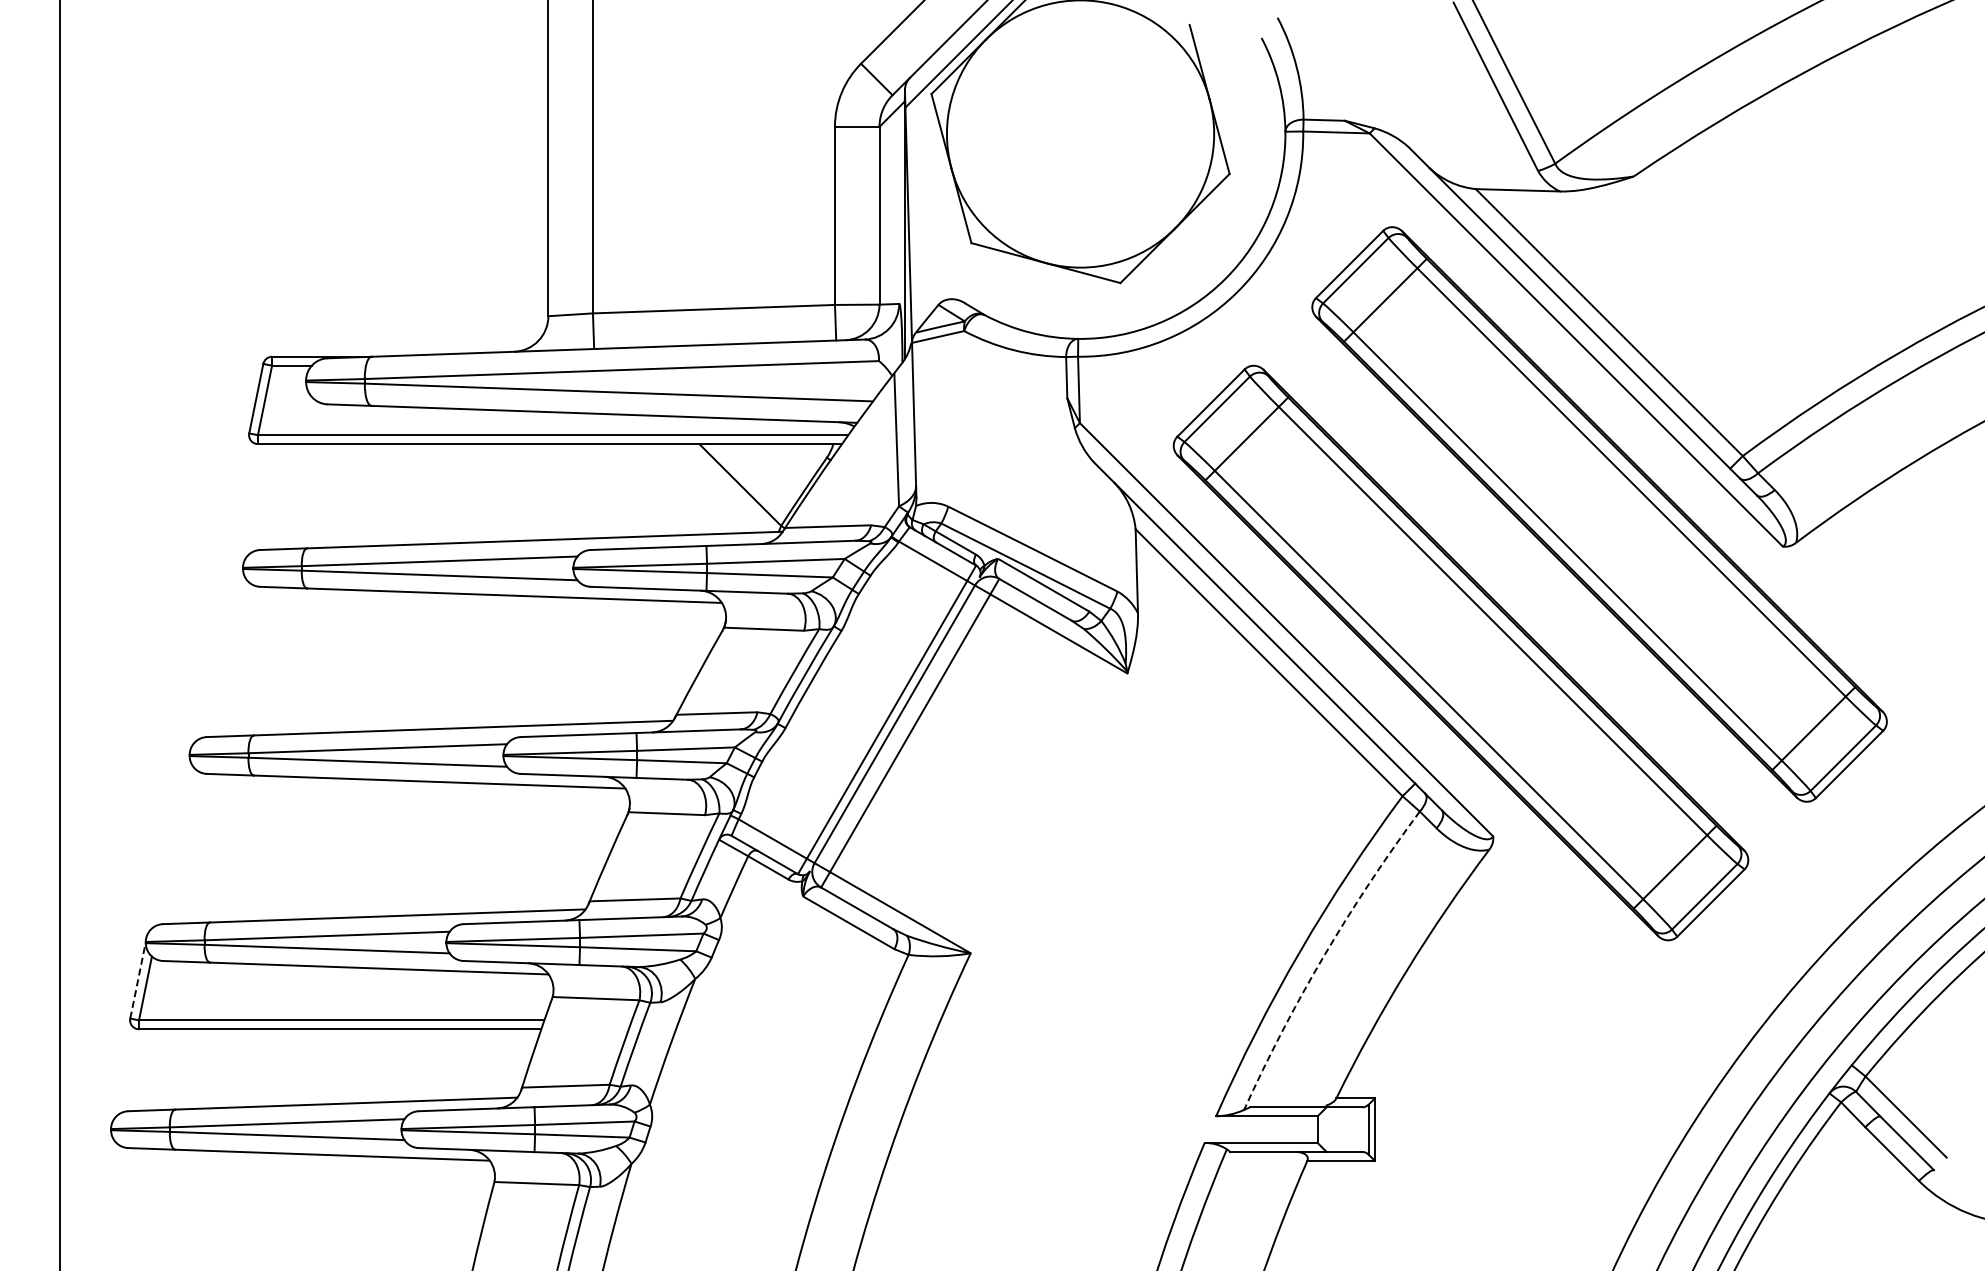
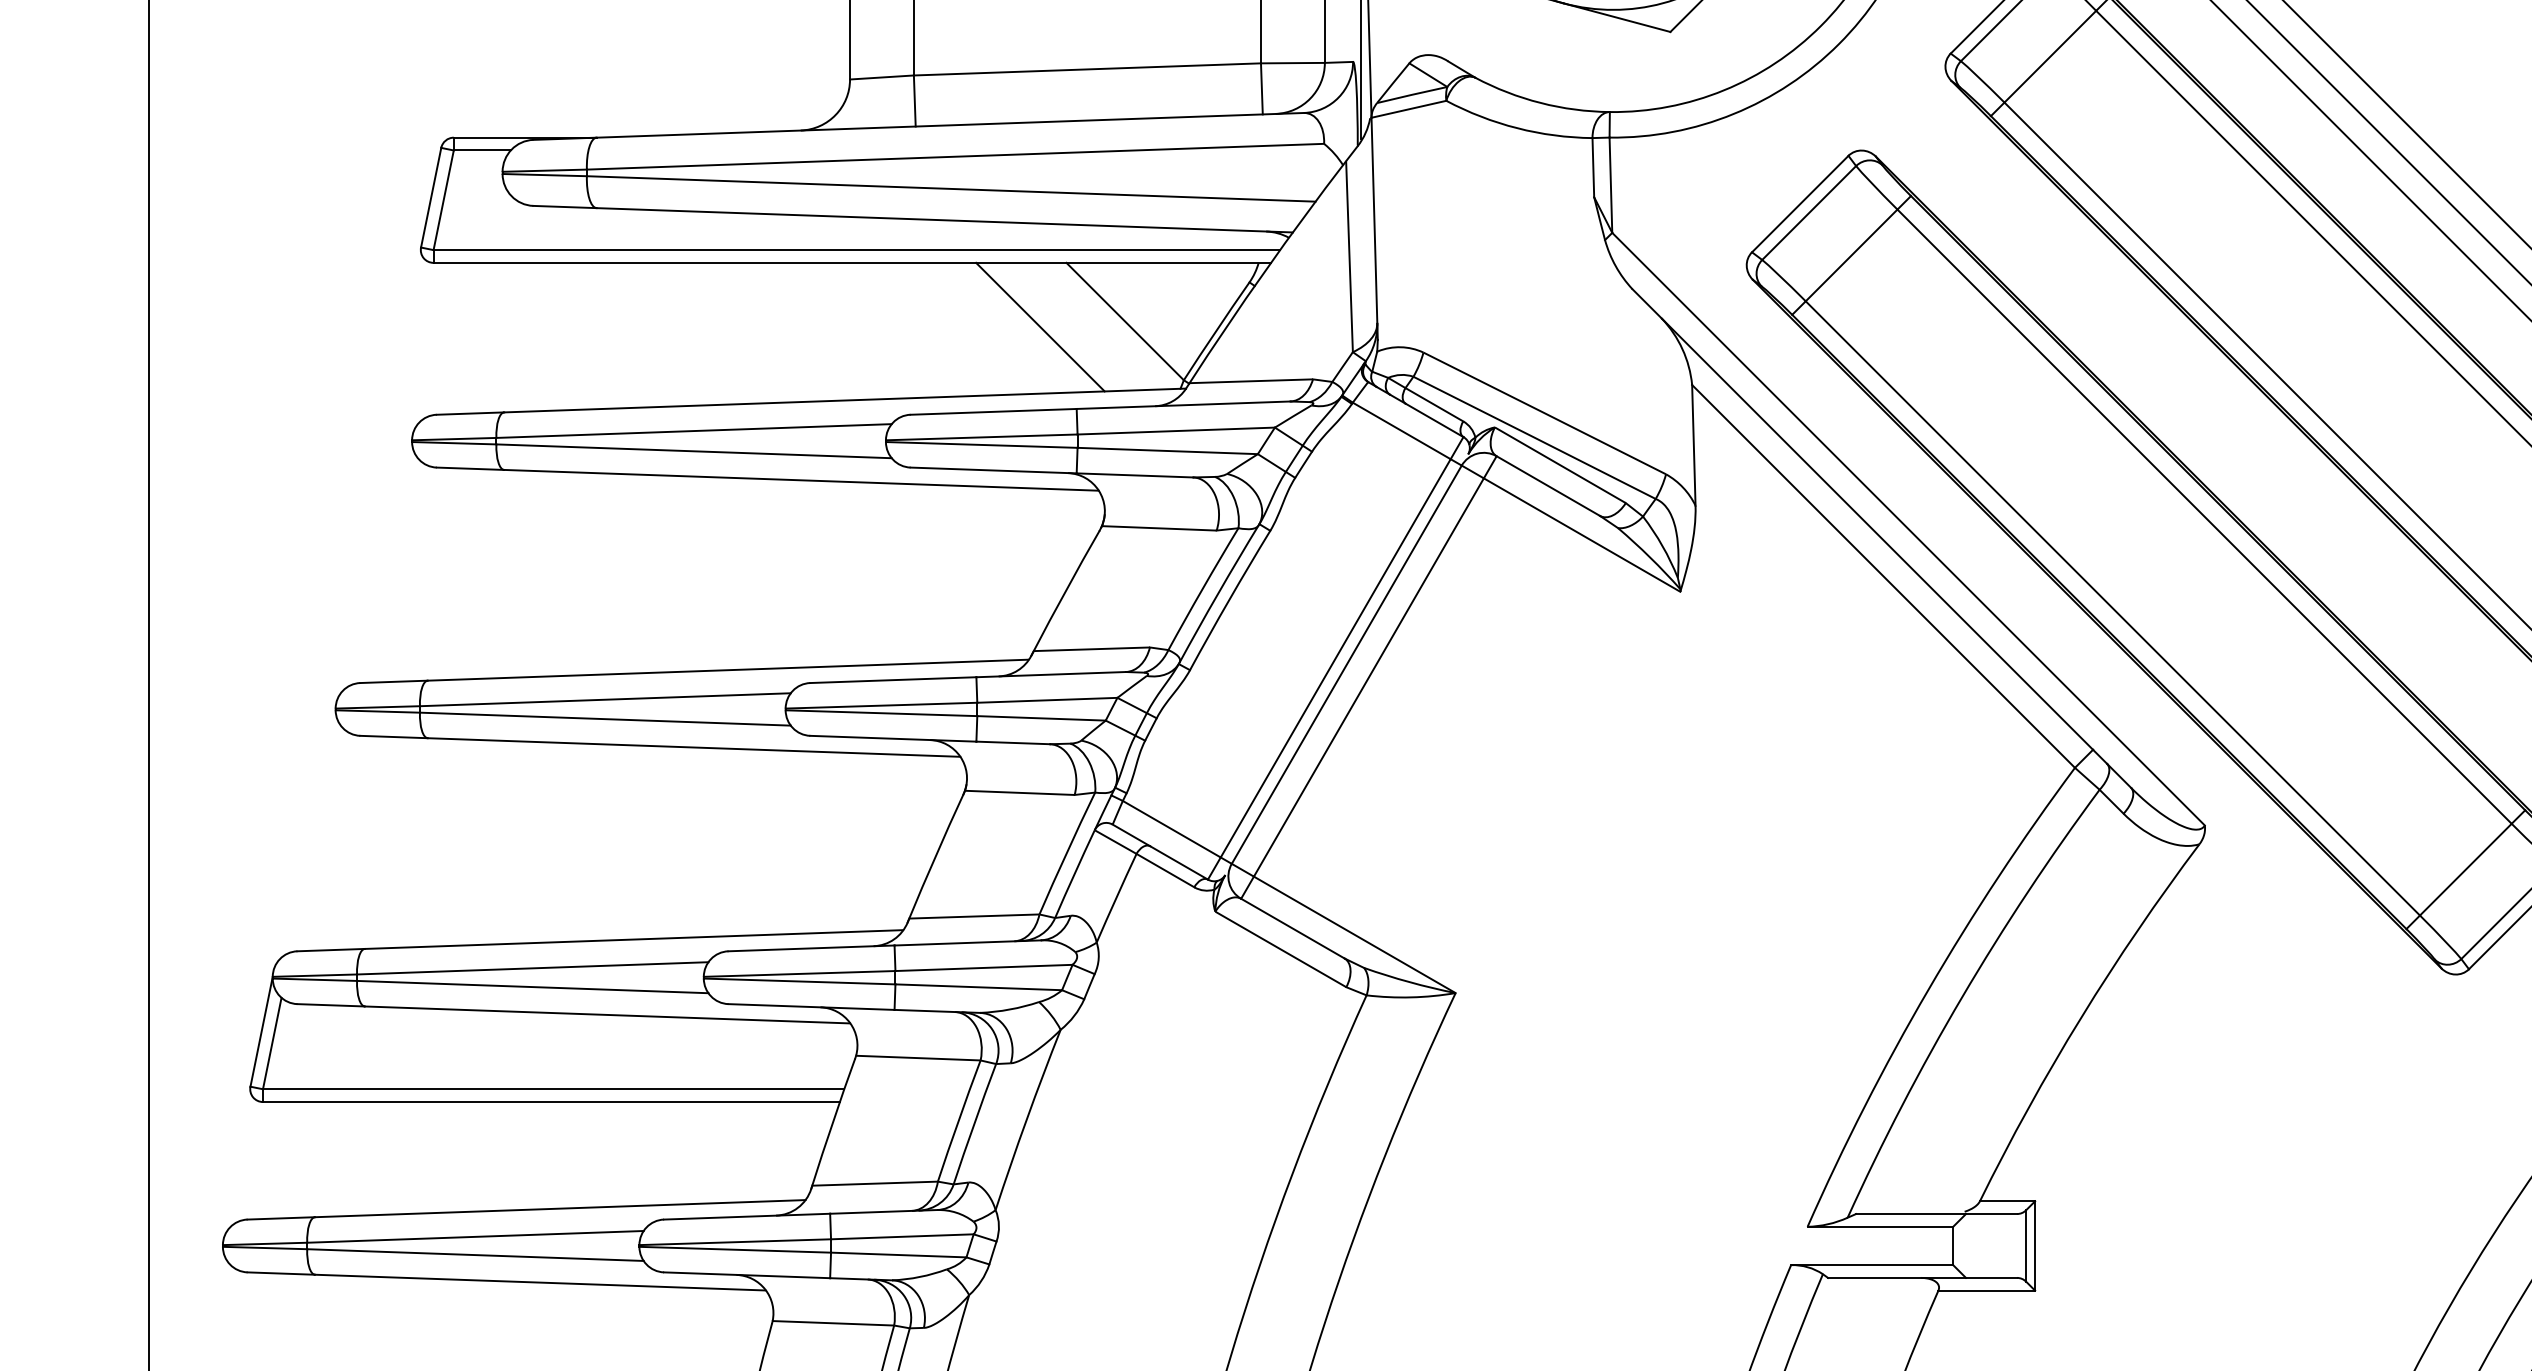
line: (681, 488) -> (1040, 326), added
arc: (1324, 956) -> (1962, 997), dashed -> solid
line: (138, 979) -> (262, 1030), dashed -> solid

